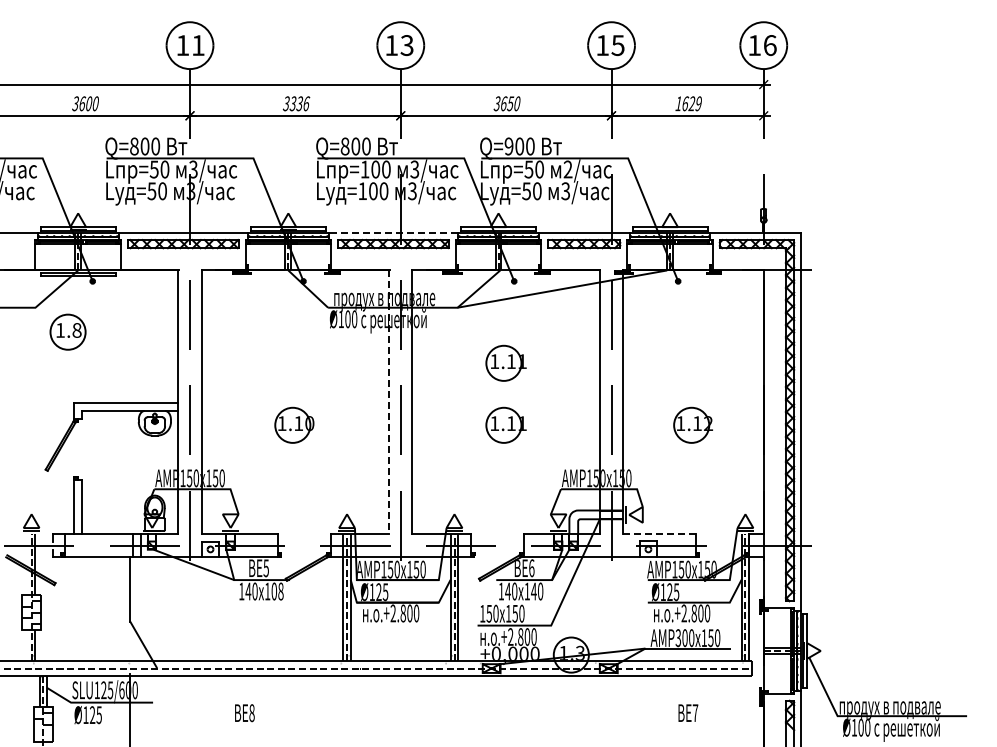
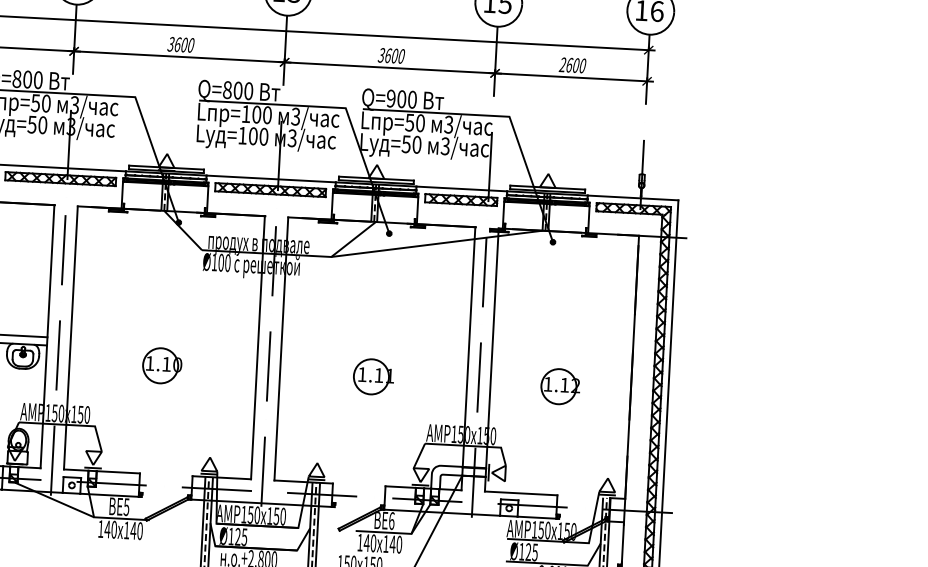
text: (299, 103) -> (184, 44), 3336 -> 3600
text: (510, 103) -> (394, 55), 3650 -> 3600
text: (688, 103) -> (572, 65), 1629 -> 2600
text: (567, 169) -> (448, 124), 2/ -> 3/
line: (393, 233) -> (271, 179), dashed -> solid
part: (505, 362) -> (376, 314), removed
line: (389, 402) -> (258, 348), dashed -> solid
line: (659, 533) -> (521, 493), dashed -> solid
text: (277, 591) -> (136, 530), 108 -> 140

